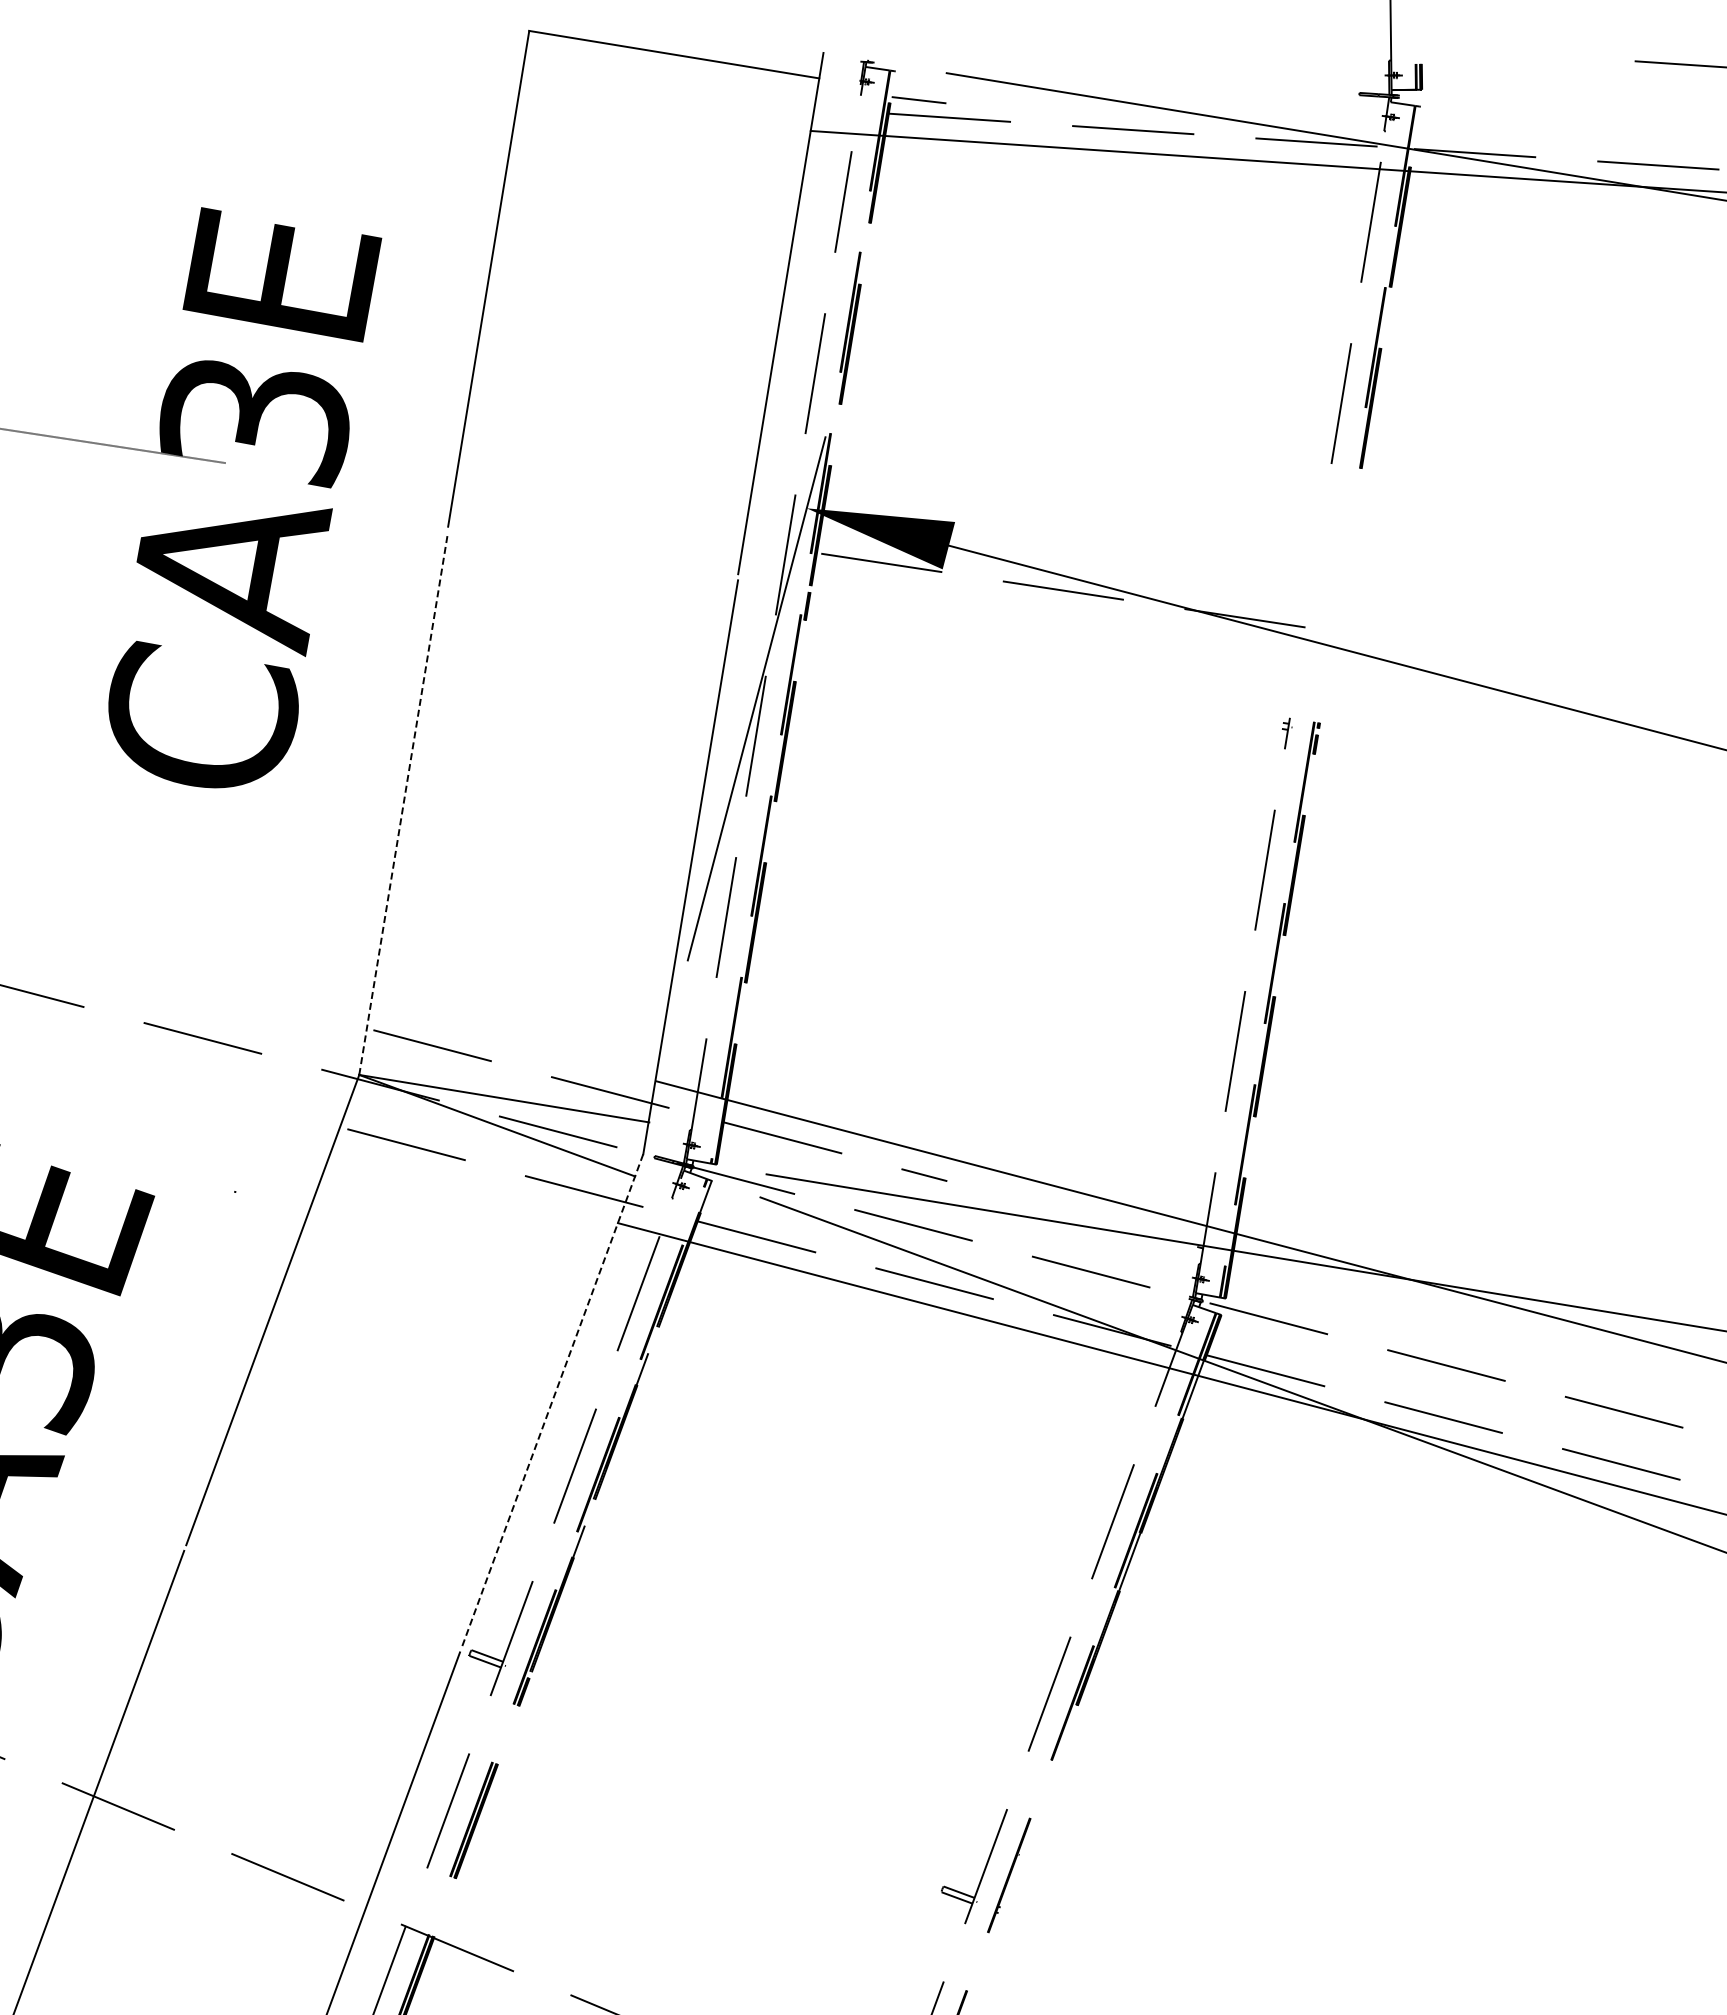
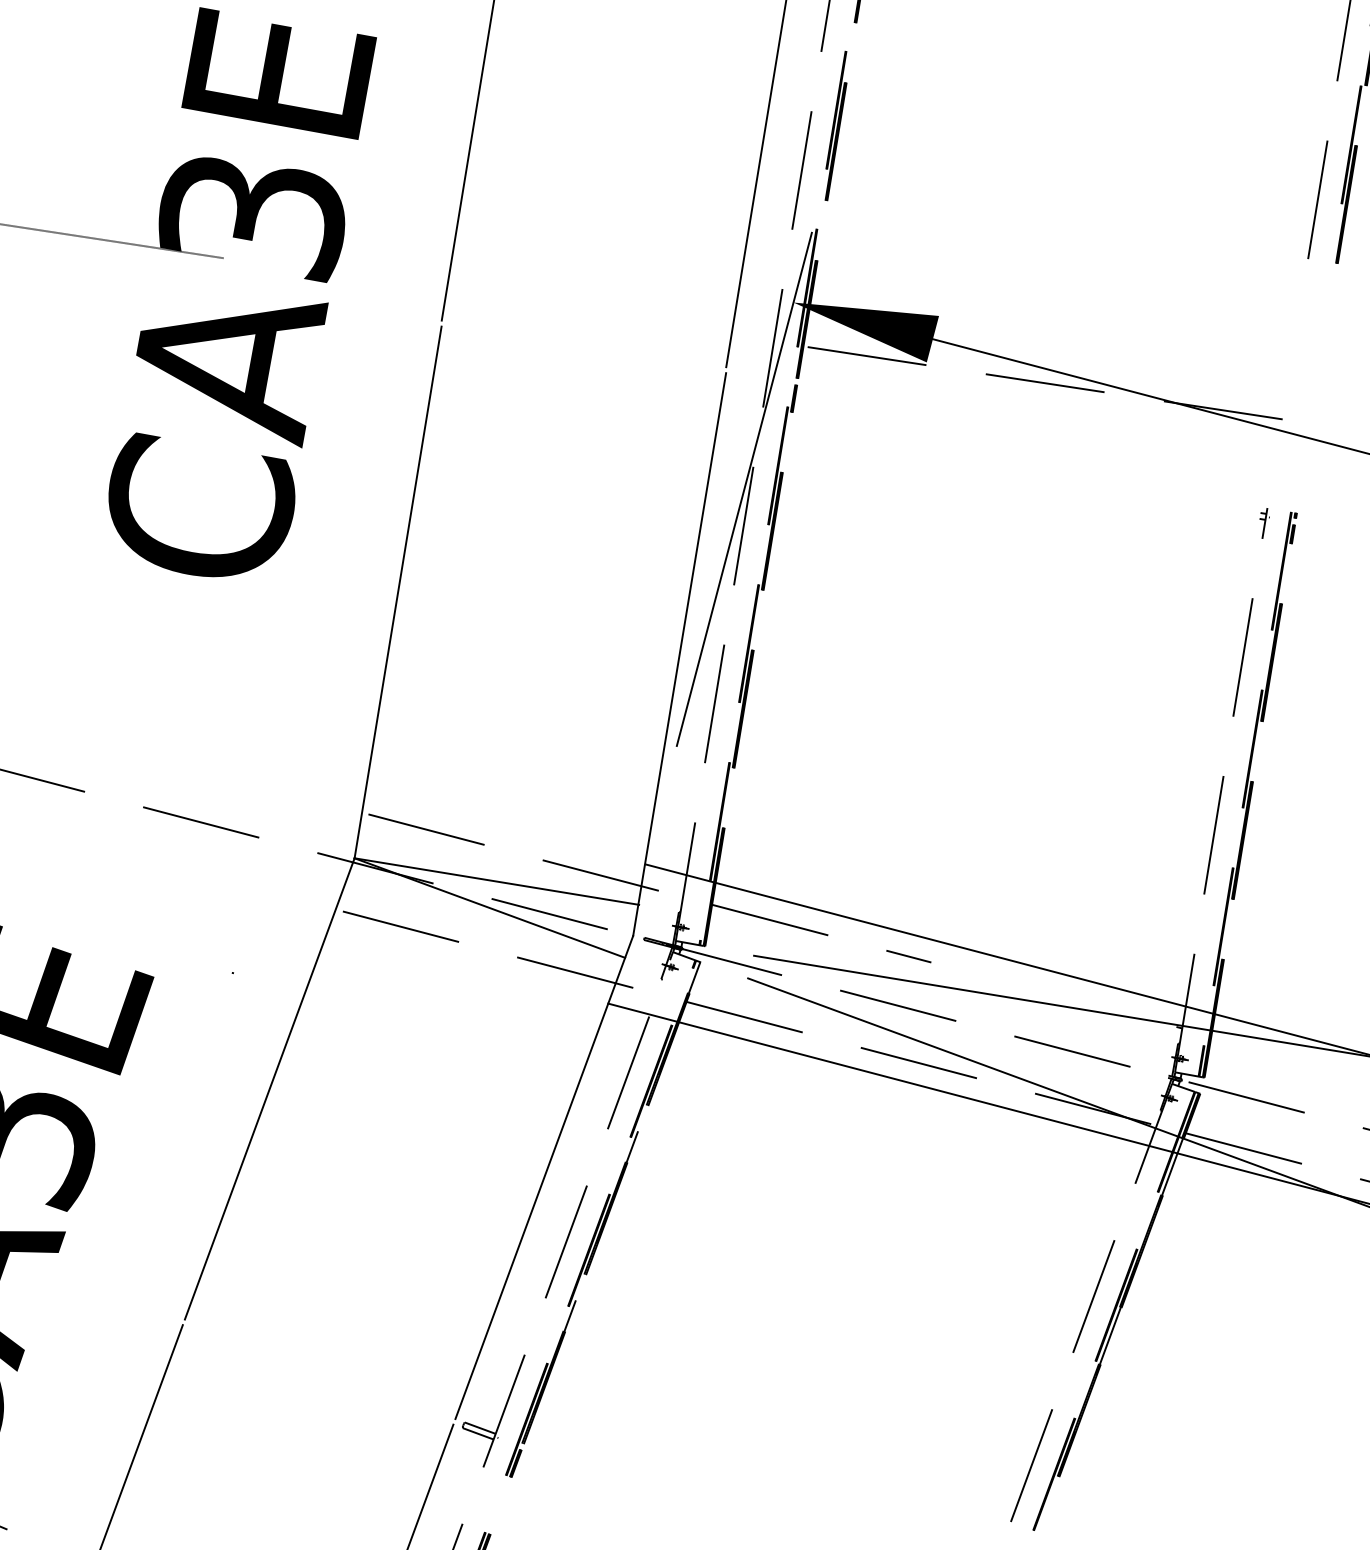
line: (403, 803) -> (397, 592), dashed -> solid
line: (552, 1400) -> (544, 1177), dashed -> solid

